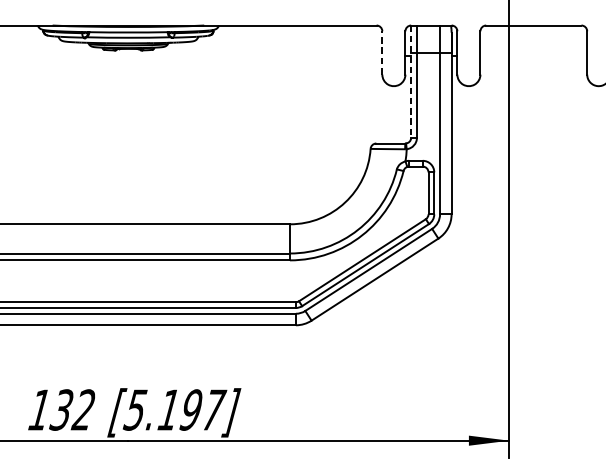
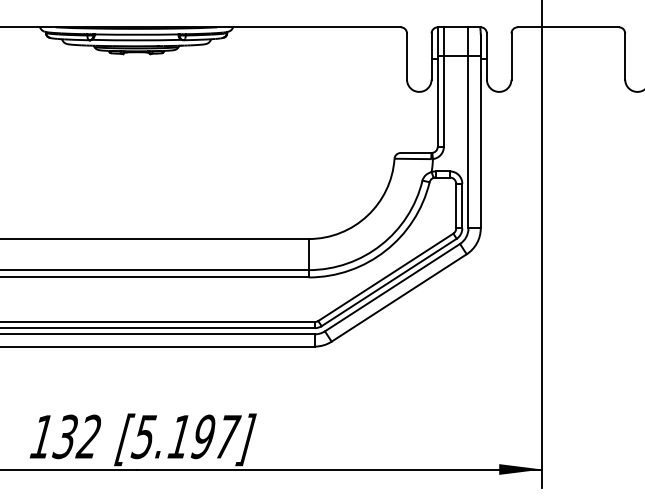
line: (382, 52) -> (407, 56), dashed -> solid
line: (410, 82) -> (437, 87), dashed -> solid

